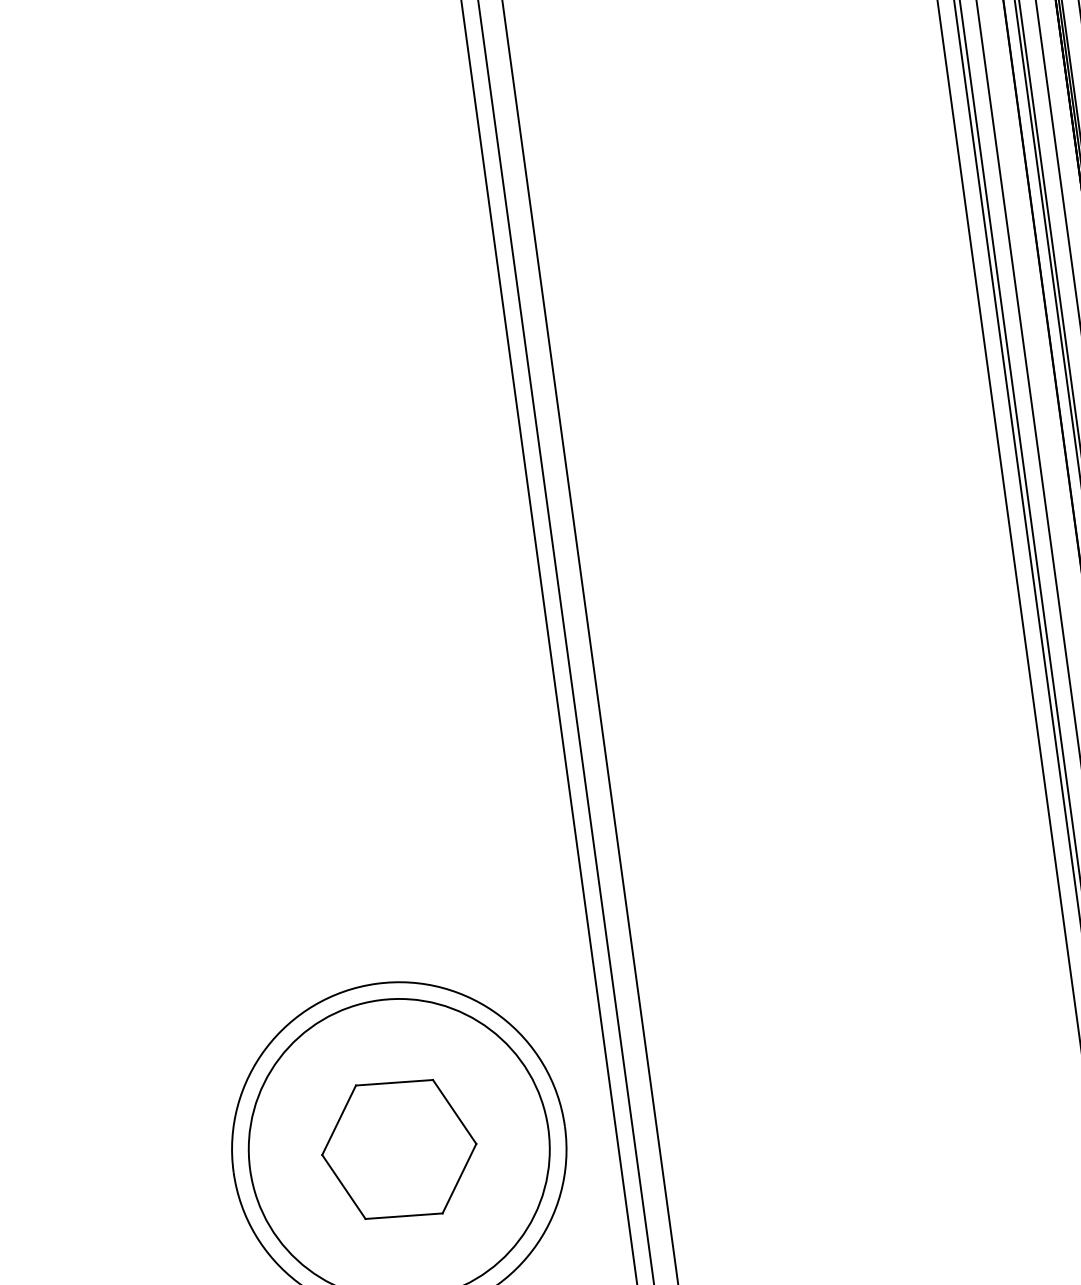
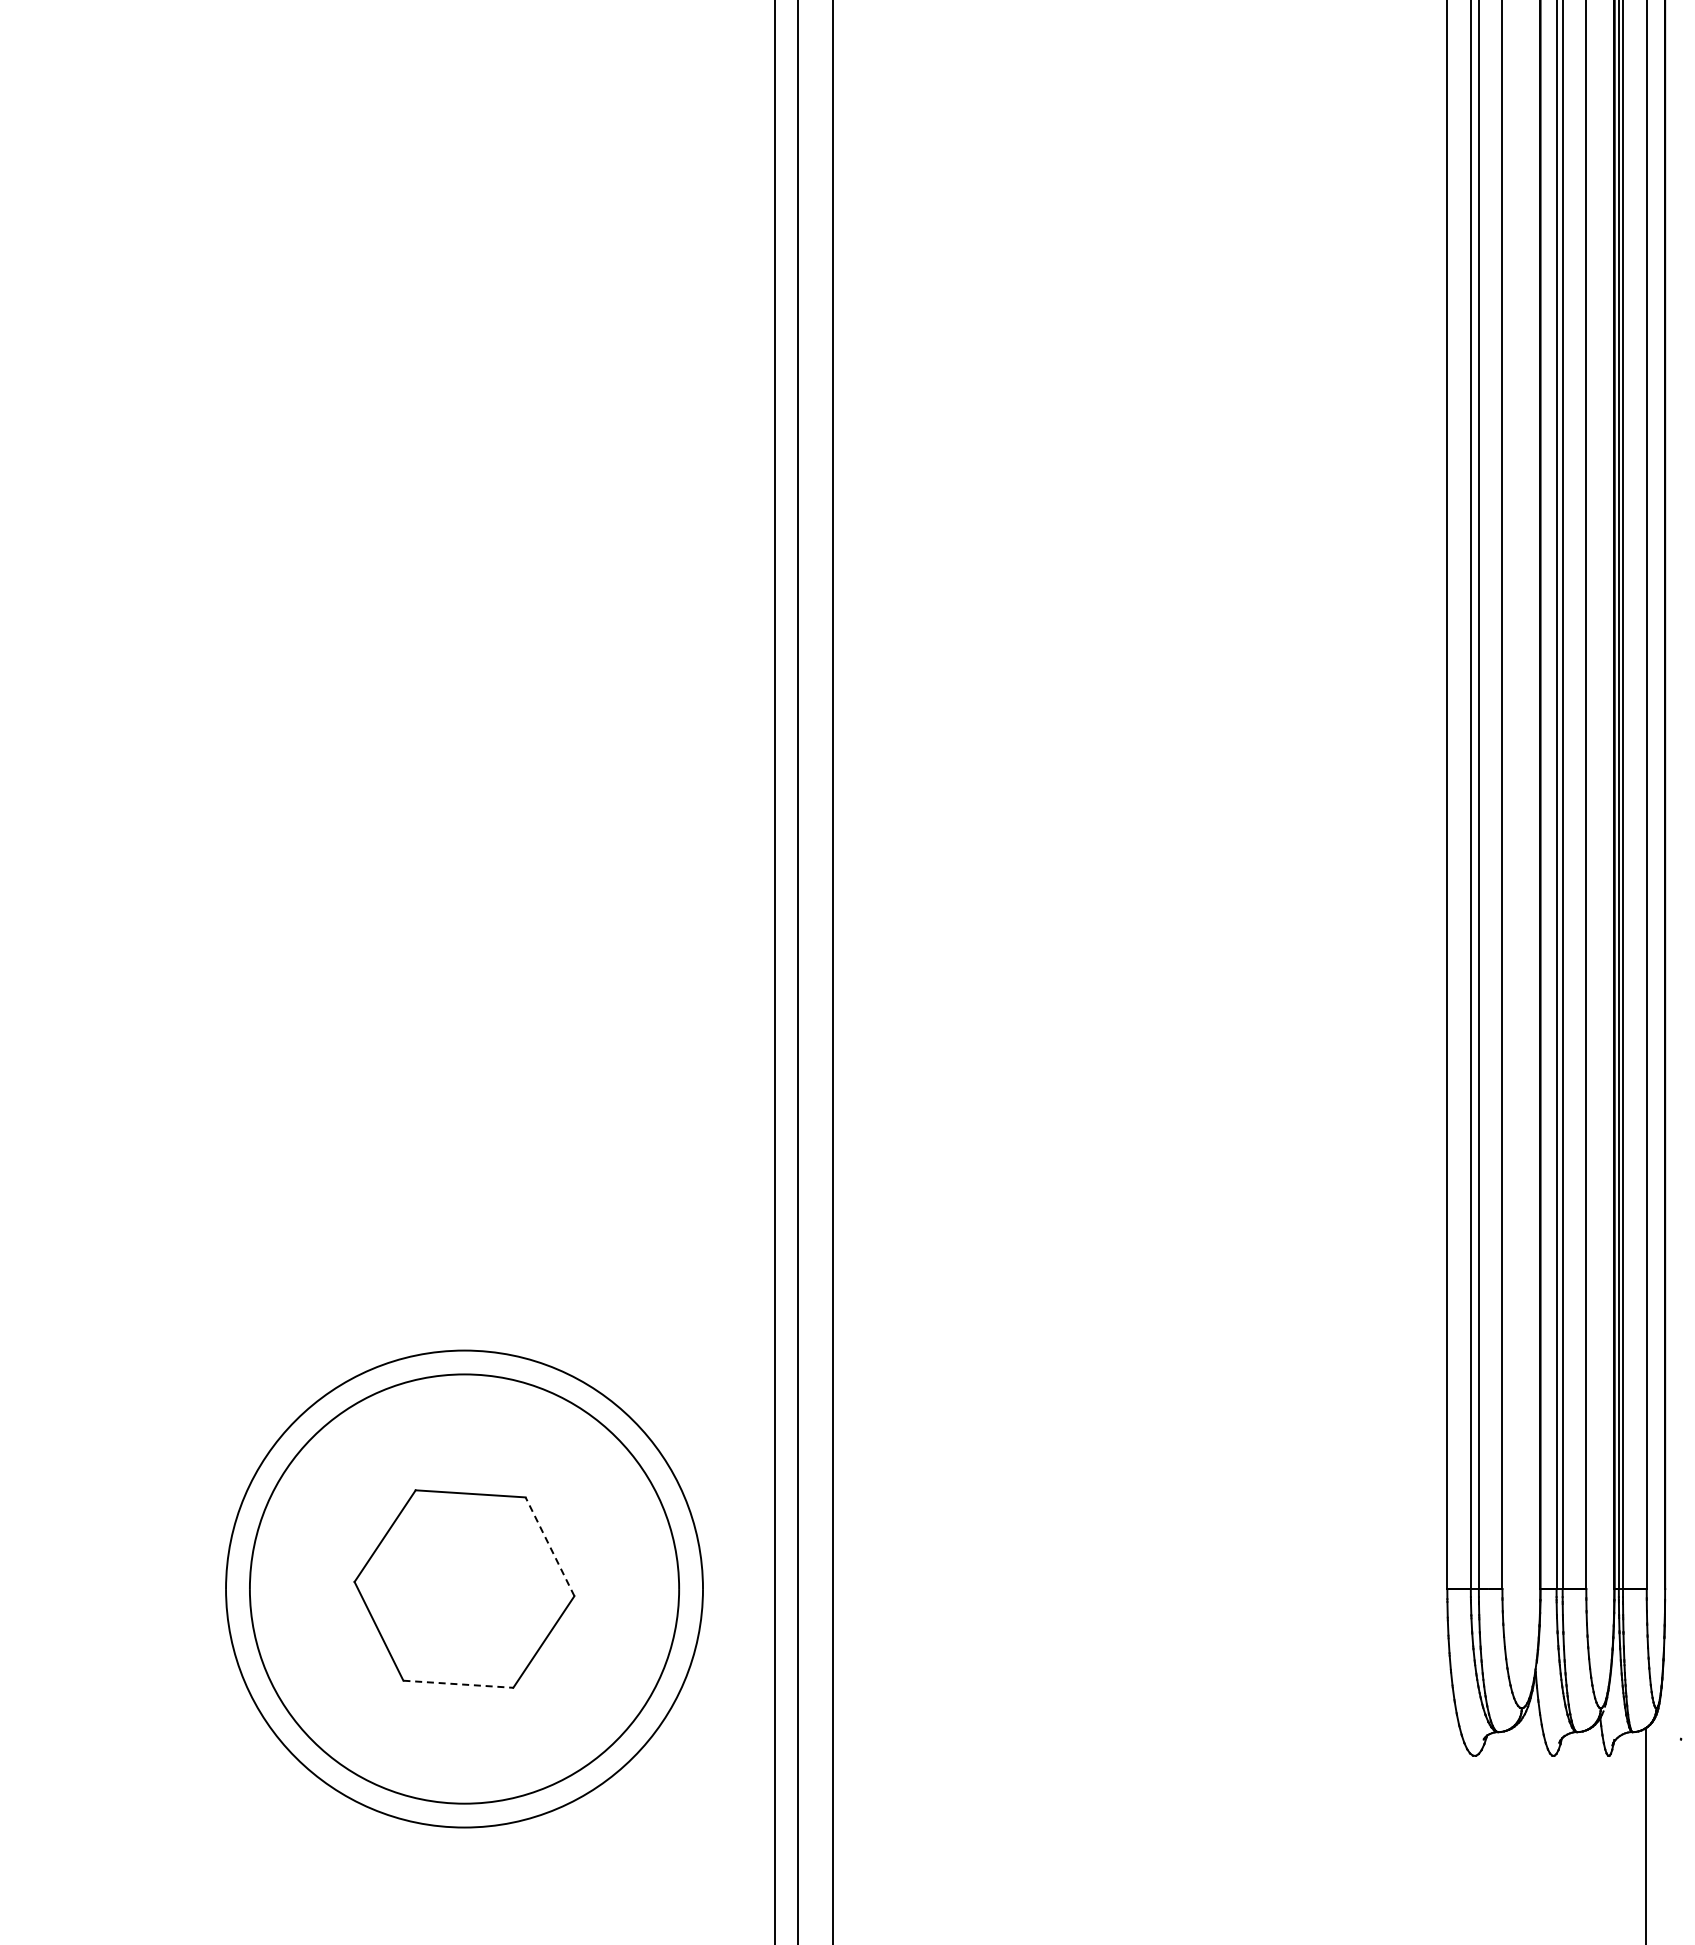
line: (454, 1111) -> (549, 1546), solid -> dashed
line: (404, 1216) -> (458, 1684), solid -> dashed

